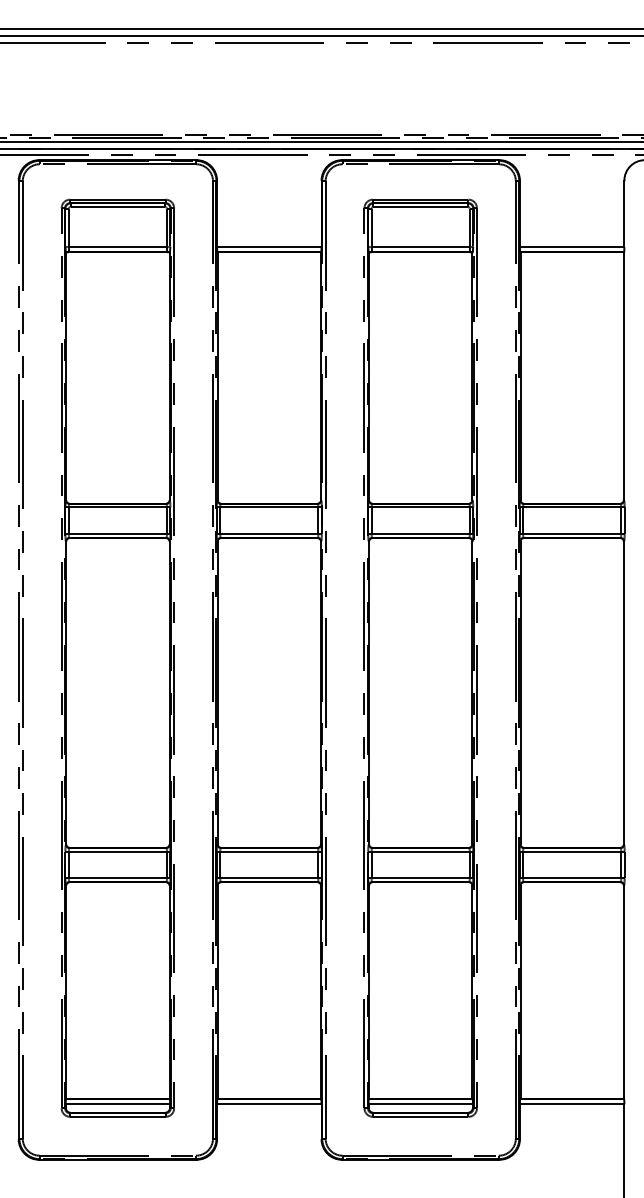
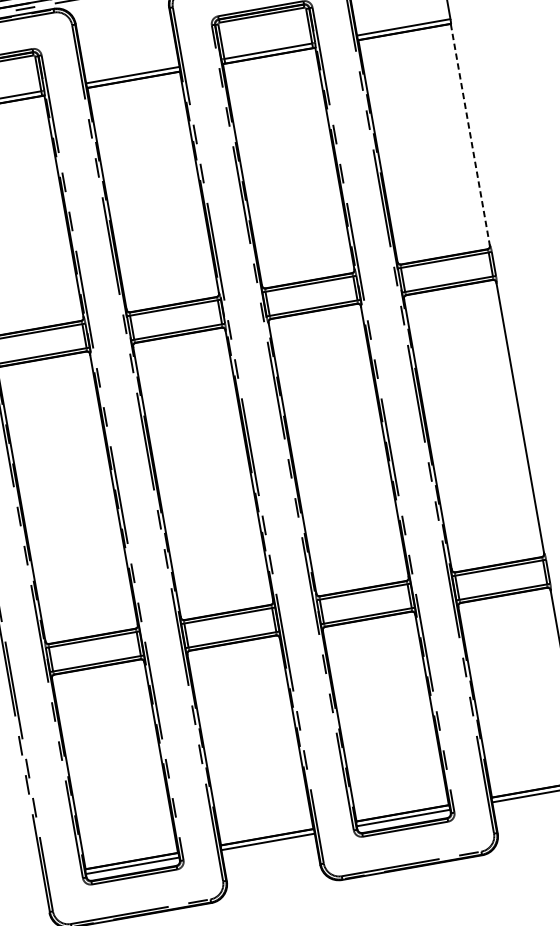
line: (623, 376) -> (470, 134), solid -> dashed

